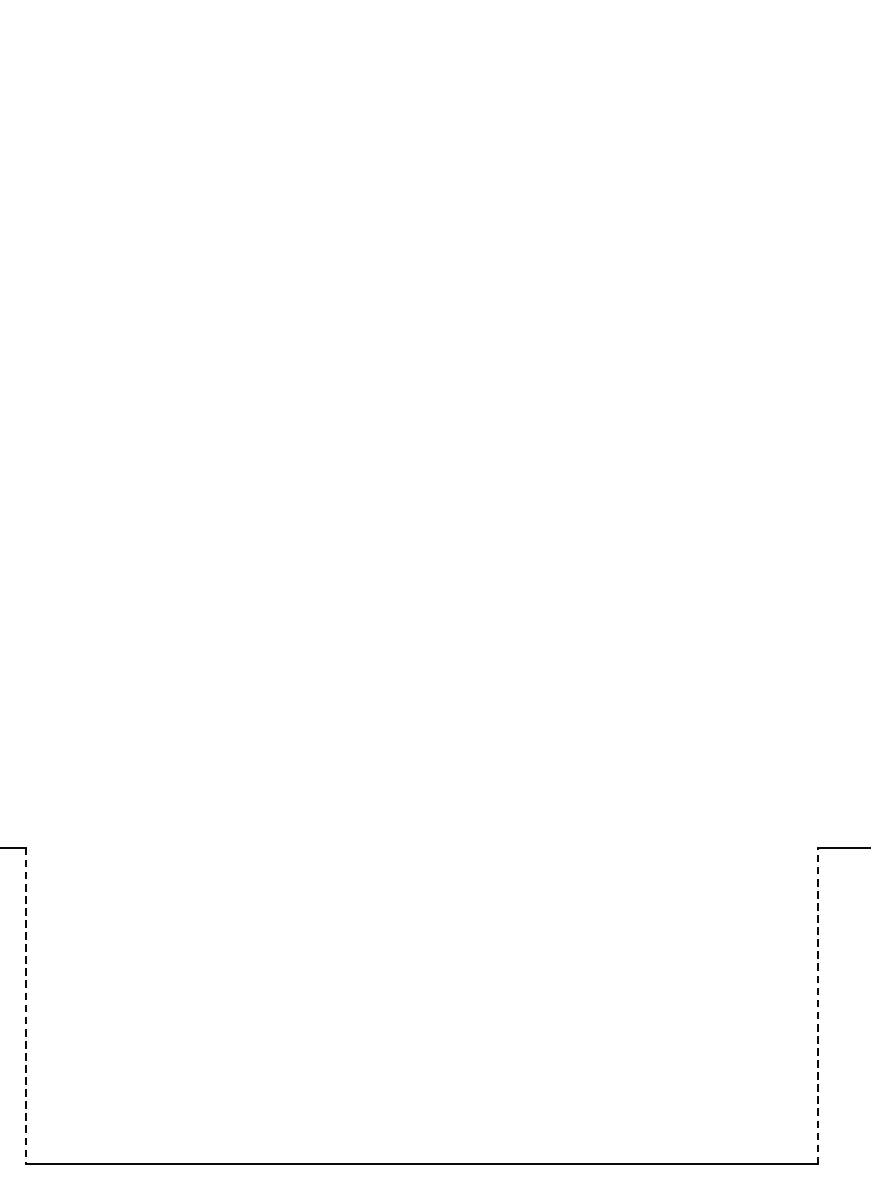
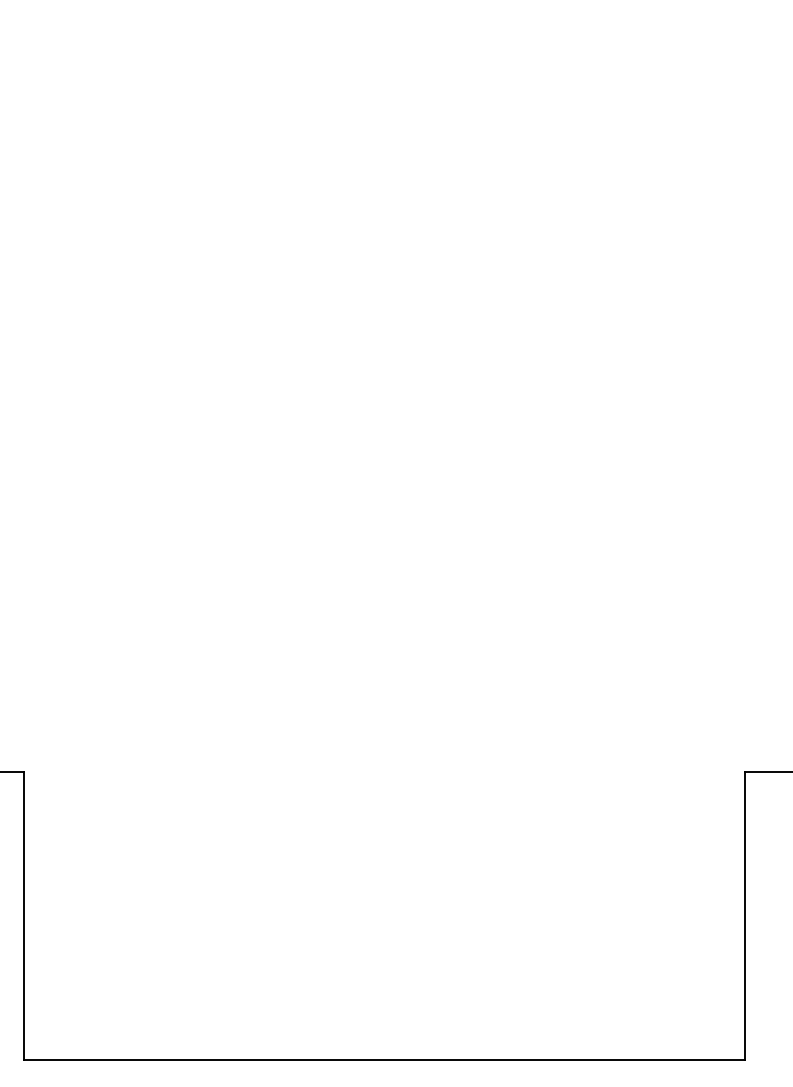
line: (818, 1005) -> (745, 915), dashed -> solid
line: (25, 1006) -> (23, 916), dashed -> solid

